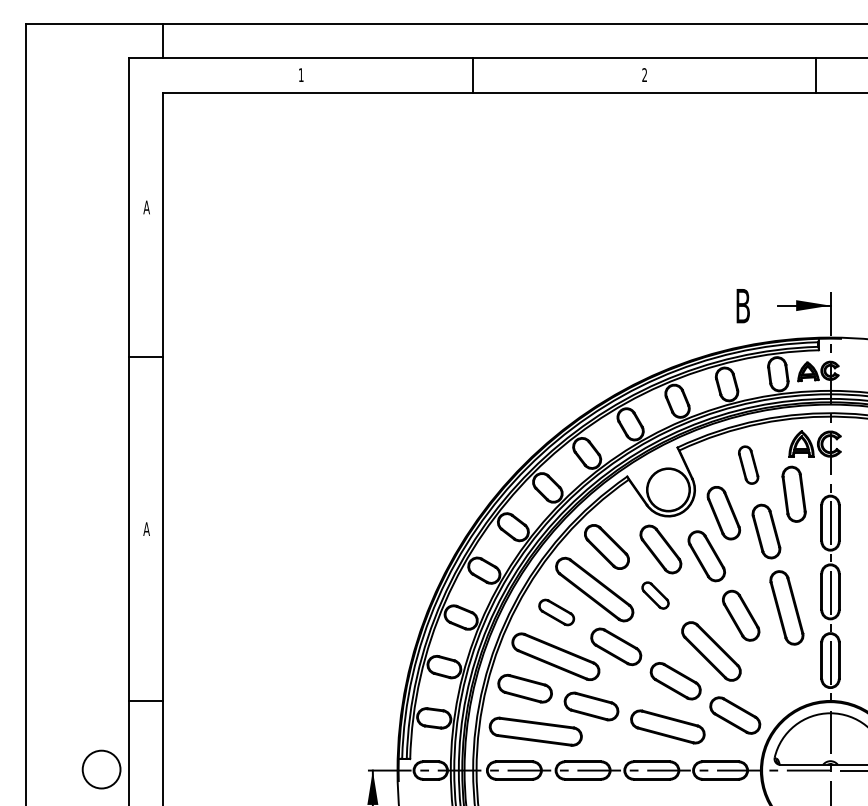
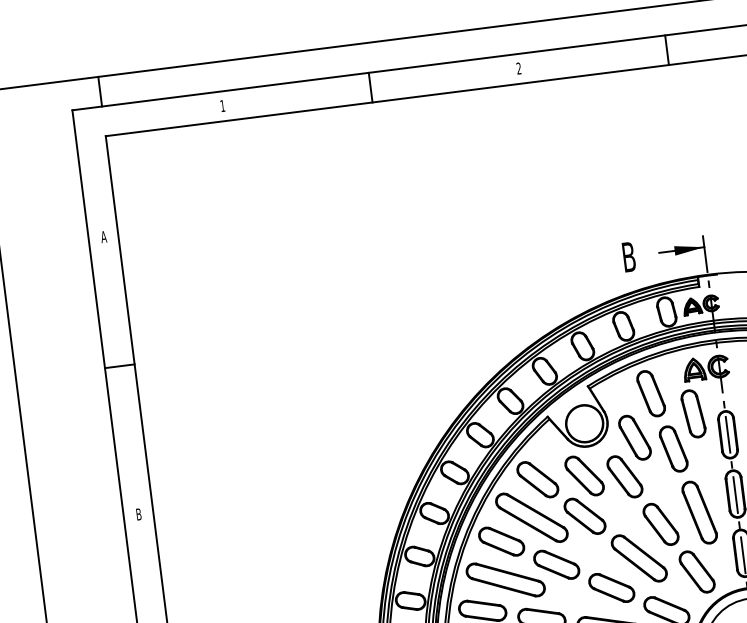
part: (748, 464) -> (650, 393), size x1.43
text: (146, 528) -> (138, 513), A -> B
part: (655, 595) -> (584, 516), size x1.67
part: (556, 612) -> (501, 541), size x1.43
part: (775, 675) -> (697, 572), added

